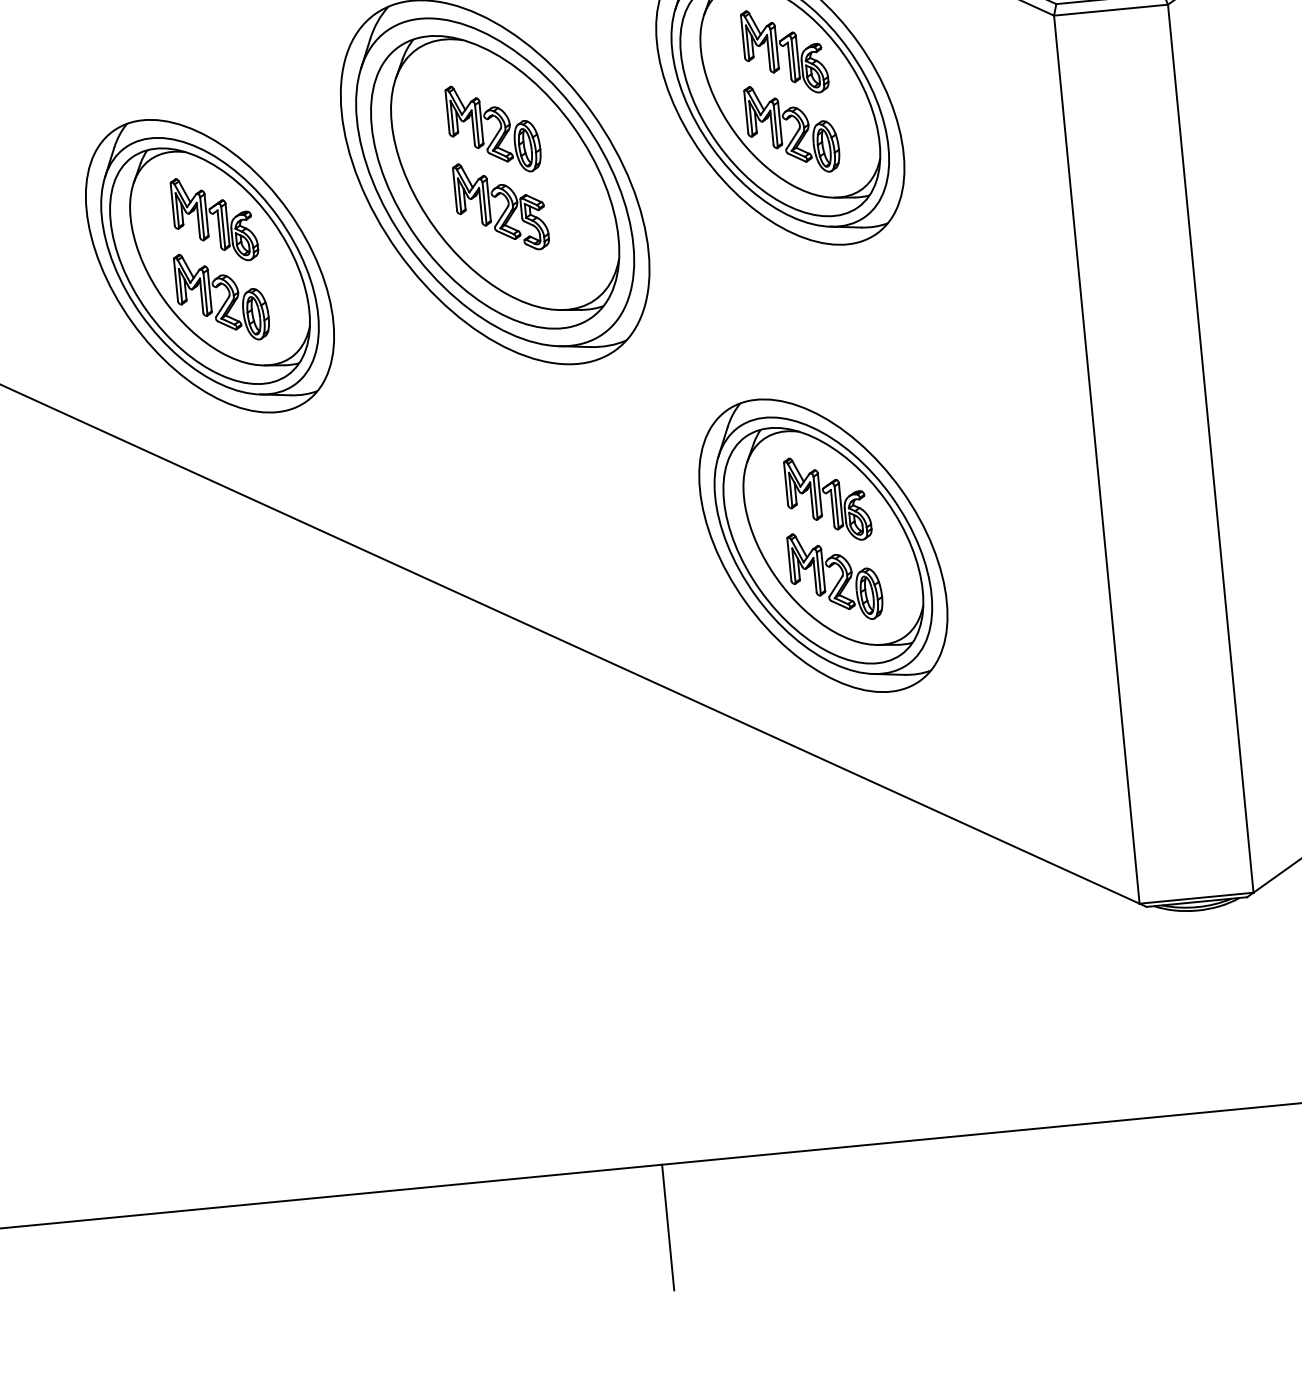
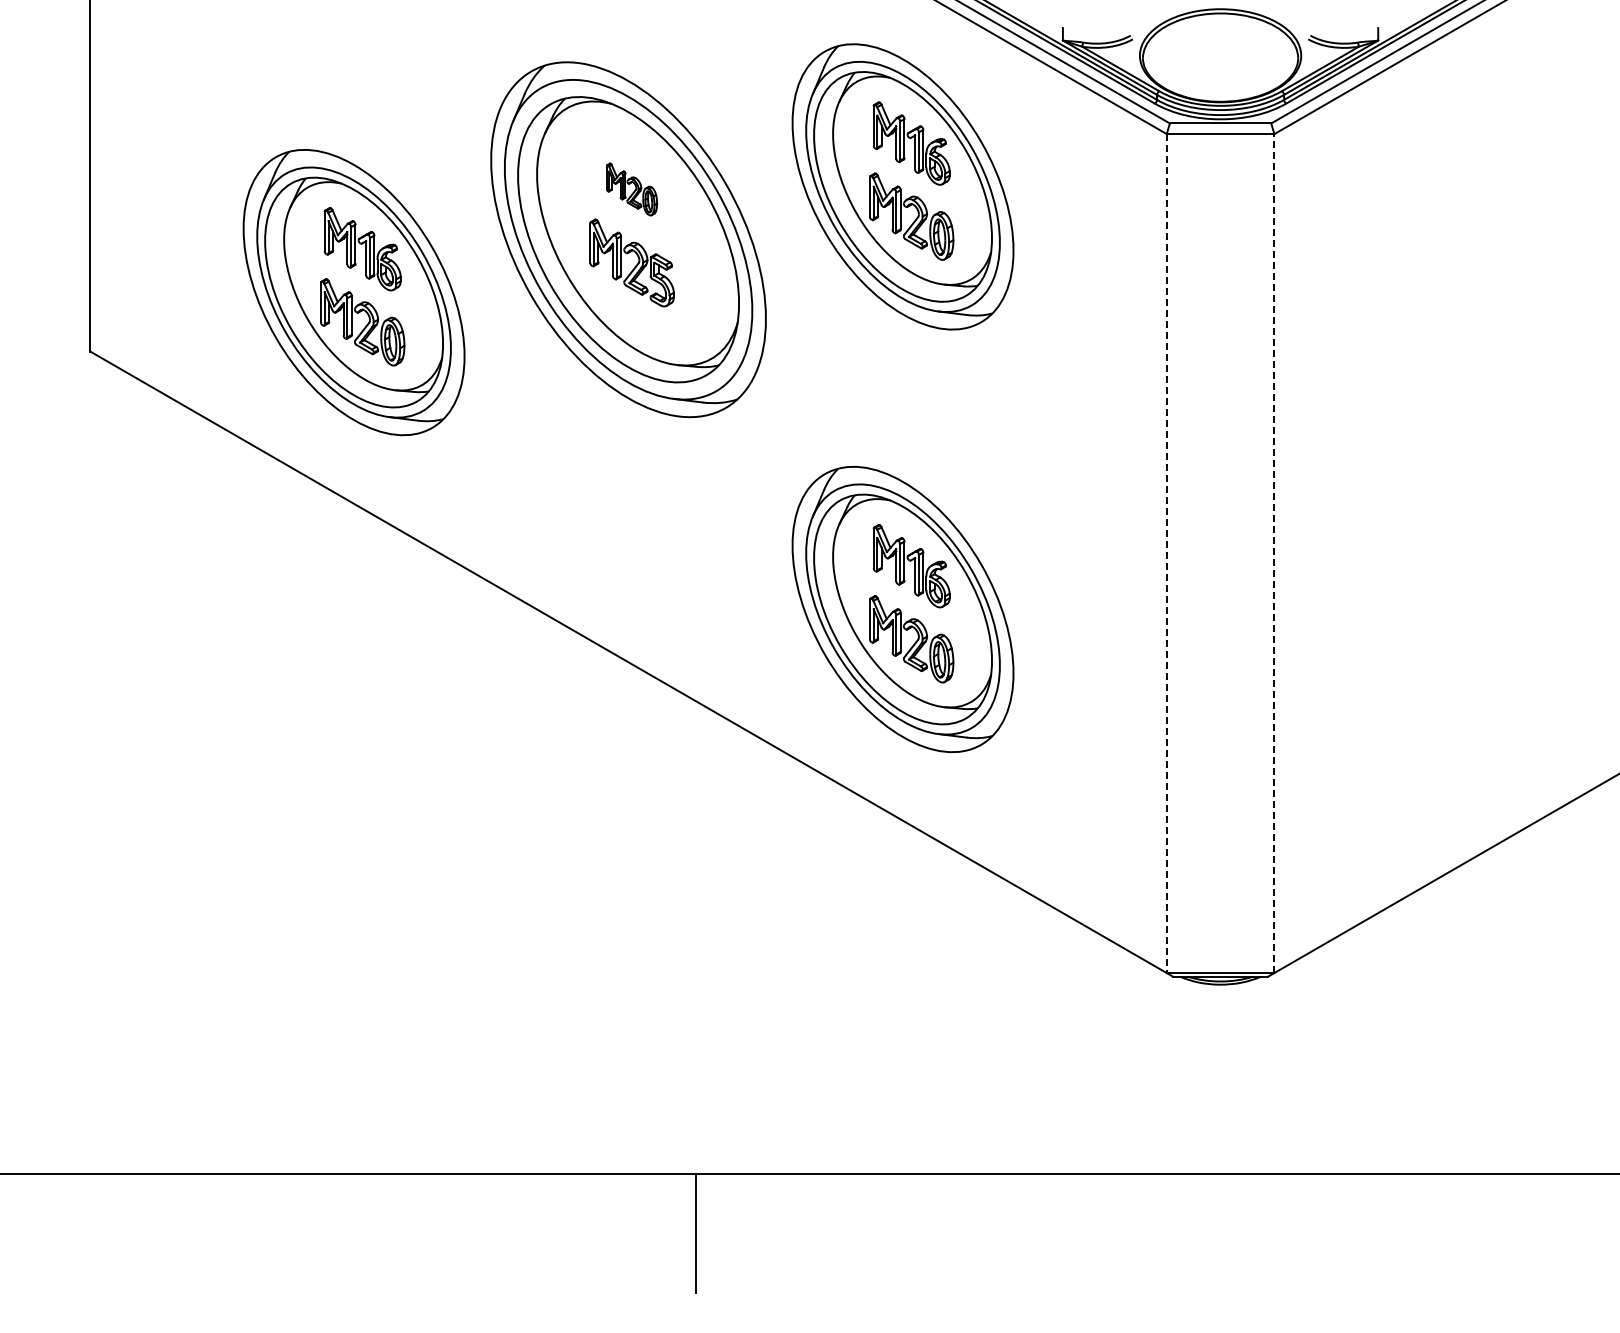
part: (493, 128) -> (631, 189), size x0.6
line: (1210, 448) -> (1274, 553), solid -> dashed
line: (1096, 460) -> (1166, 554), solid -> dashed

